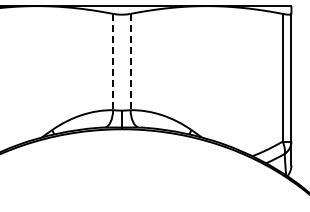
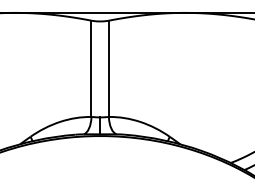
line: (113, 62) -> (91, 69), dashed -> solid
line: (130, 62) -> (108, 69), dashed -> solid

